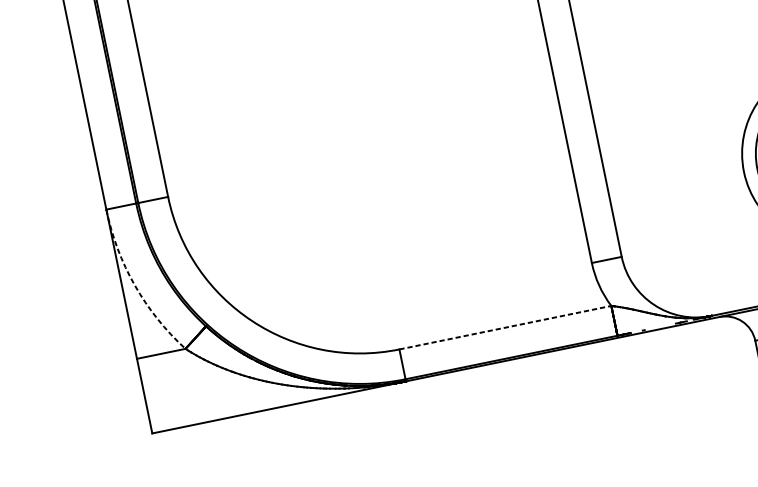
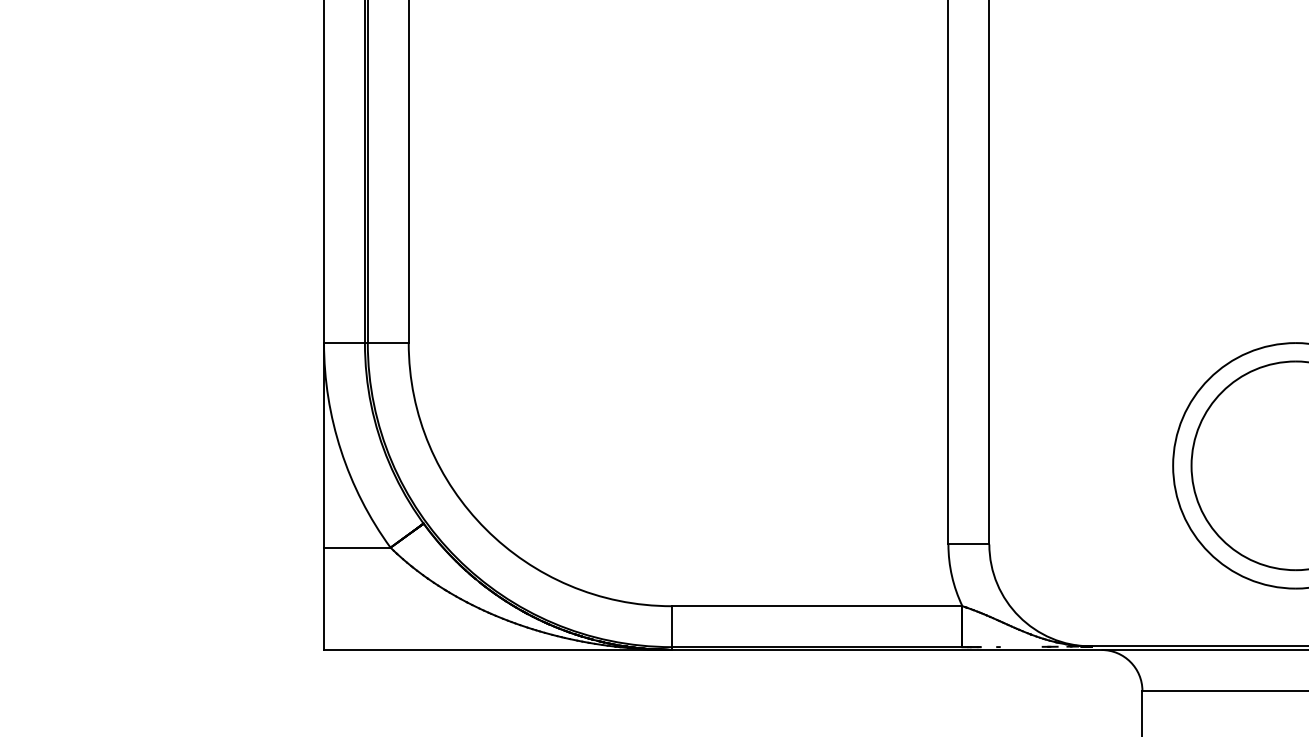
arc: (135, 285) -> (341, 450), dashed -> solid
line: (505, 327) -> (817, 606), dashed -> solid

